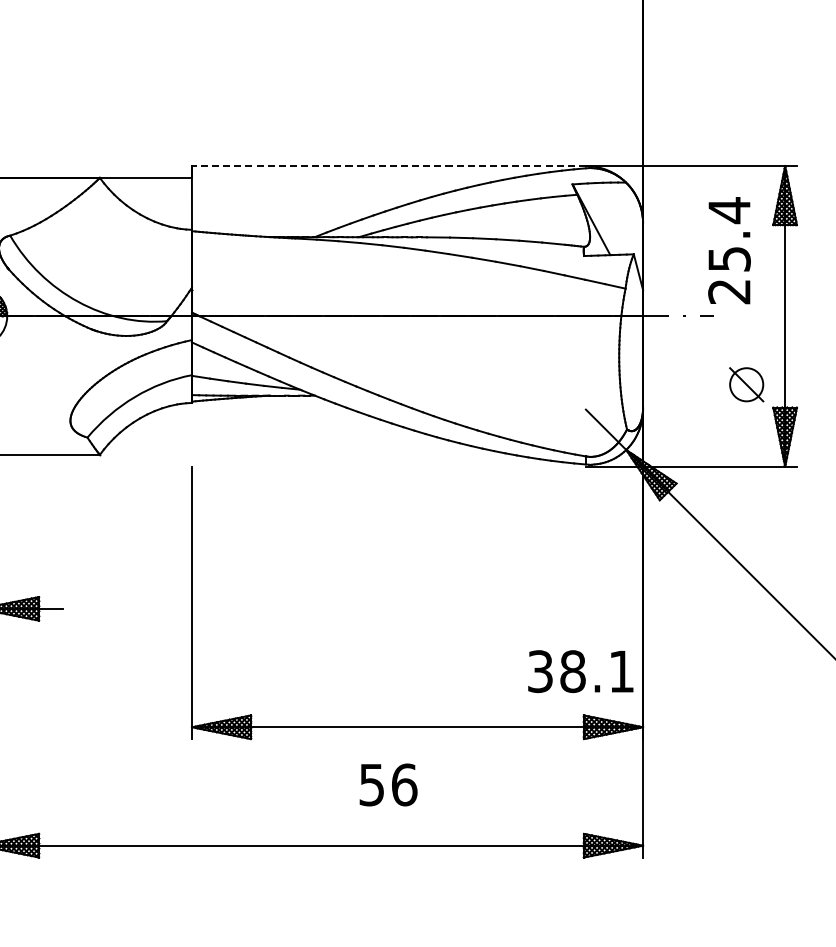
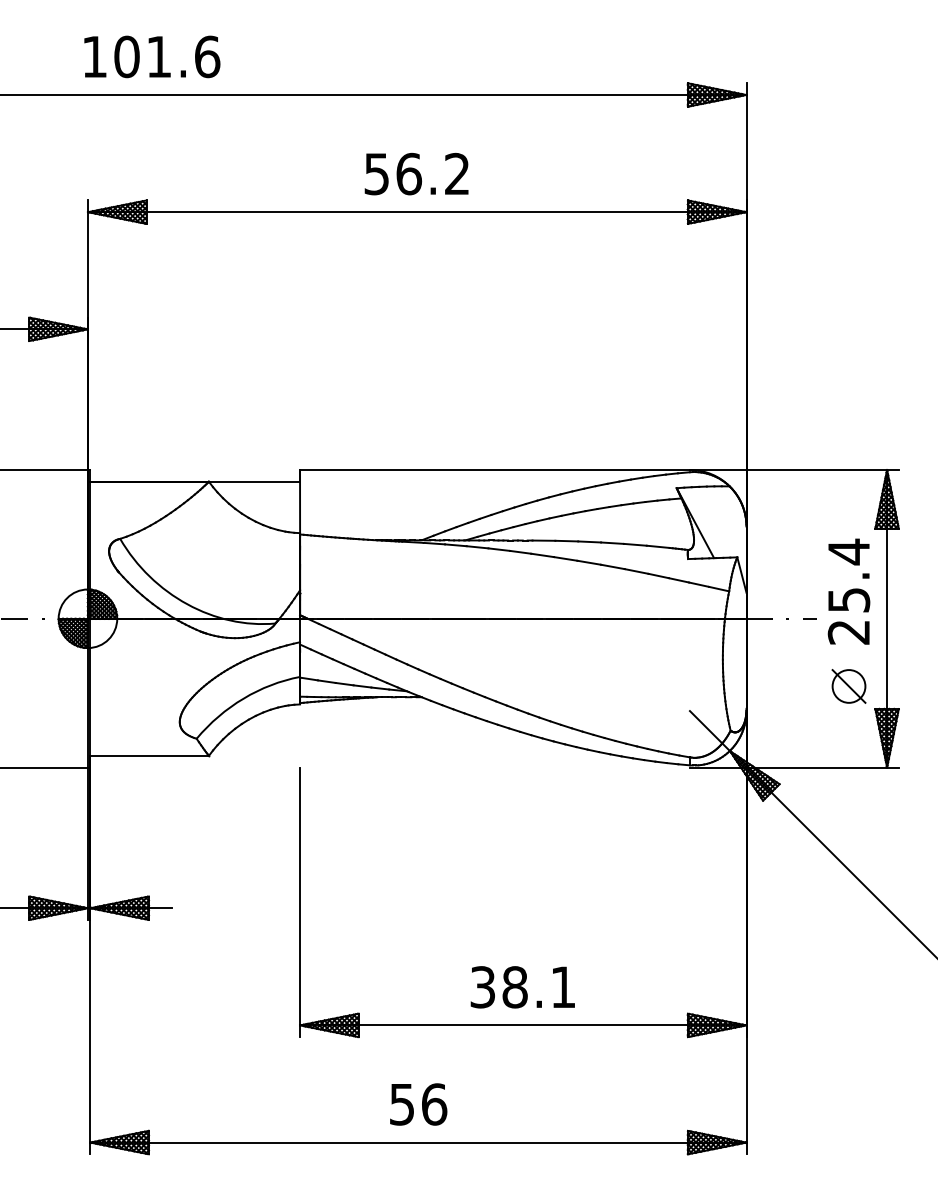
line: (388, 165) -> (494, 469), dashed -> solid
text: (728, 250) -> (848, 591), moved
text: (580, 671) -> (522, 987), moved
text: (388, 784) -> (418, 1104), moved

